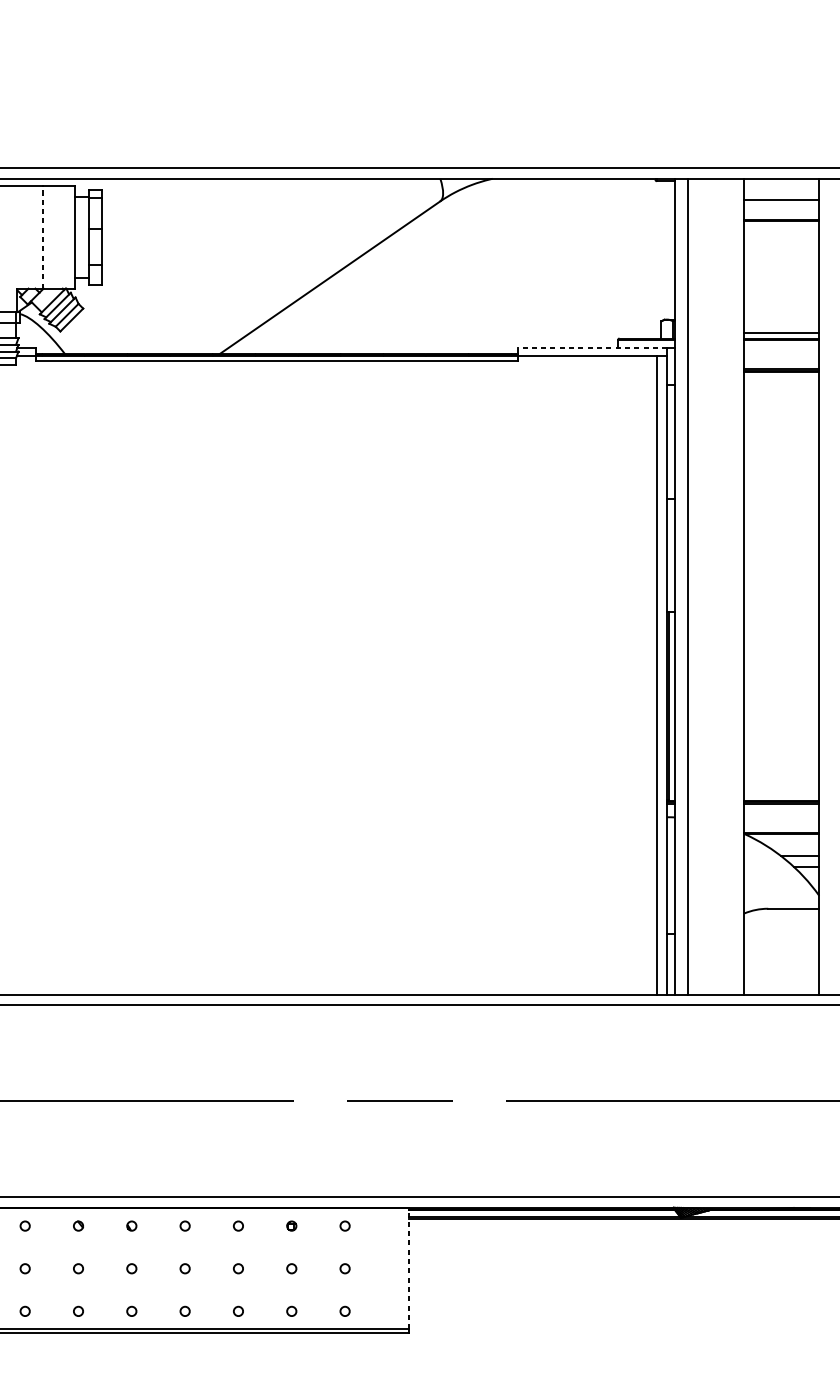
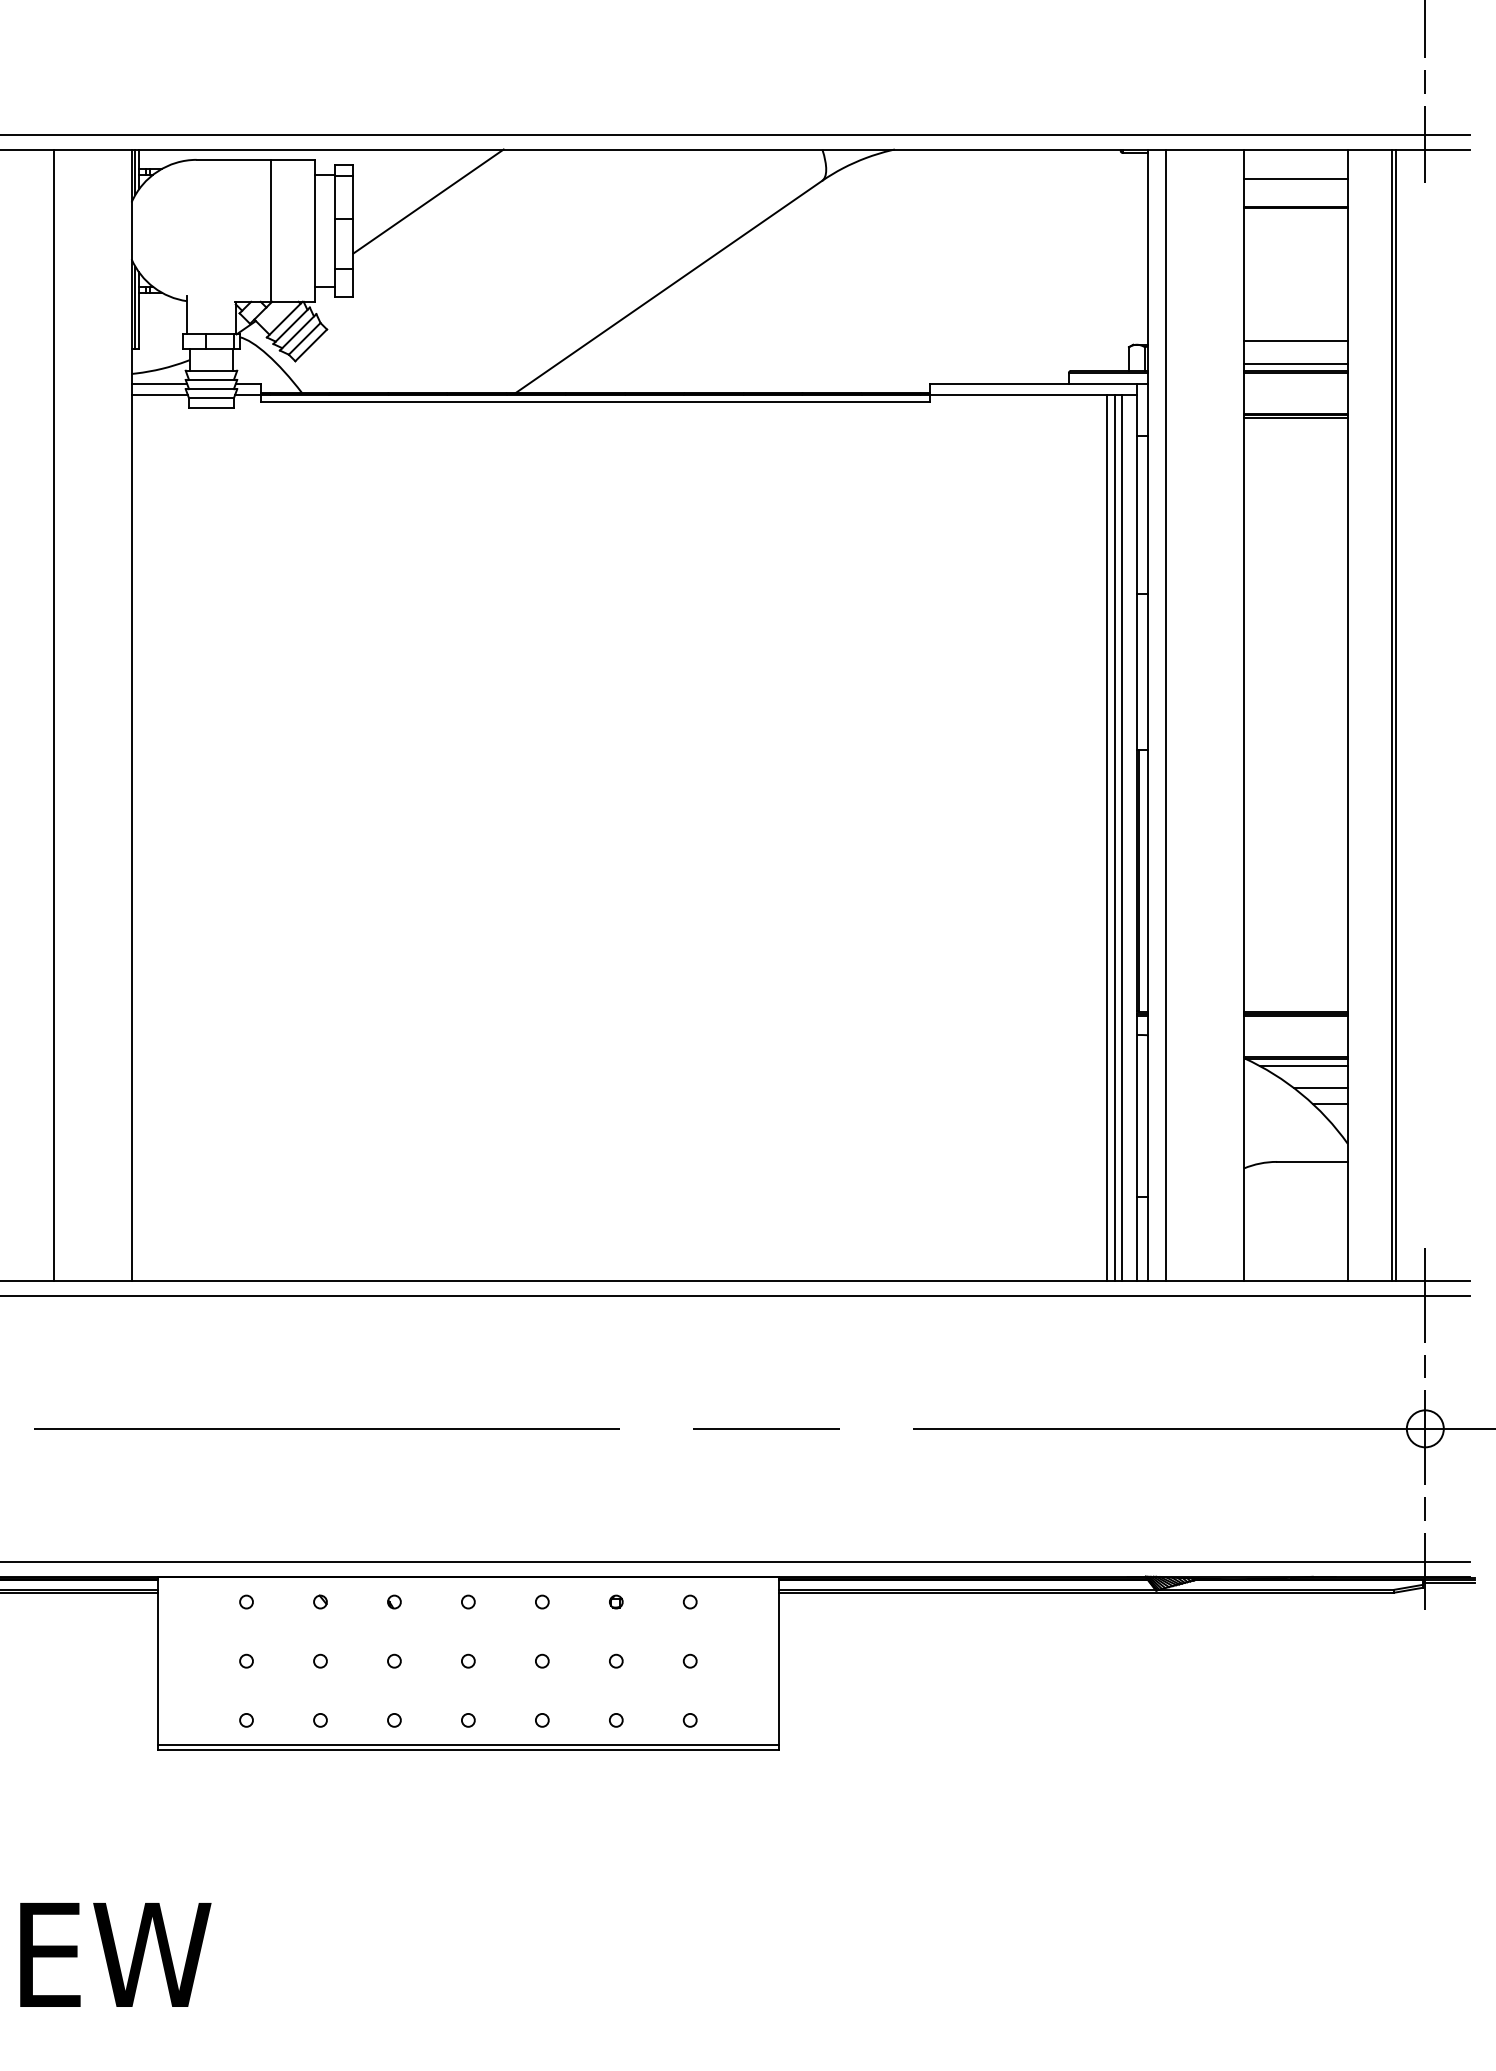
line: (156, 216) -> (428, 201), added
line: (42, 237) -> (270, 230), dashed -> solid
line: (781, 317) -> (1295, 341), added
line: (592, 347) -> (1033, 383), dashed -> solid
line: (645, 674) -> (1107, 837), added
line: (651, 674) -> (1114, 837), added
line: (787, 839) -> (1303, 1066), added
line: (408, 1268) -> (778, 1661), dashed -> solid

